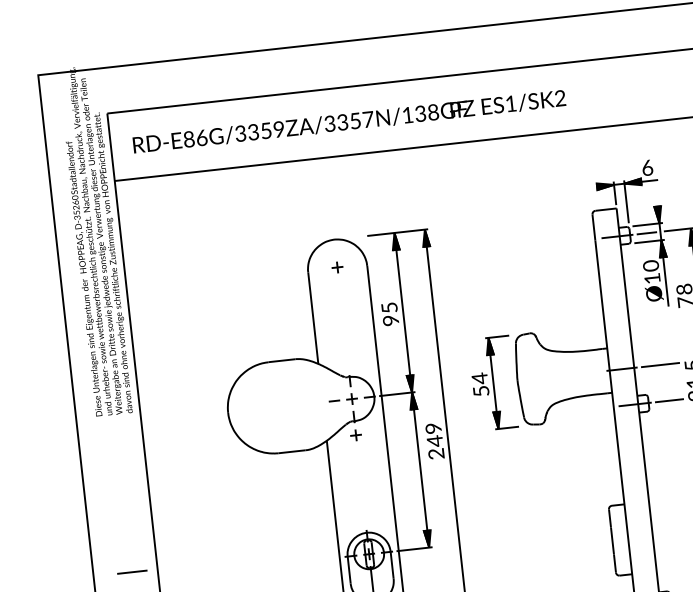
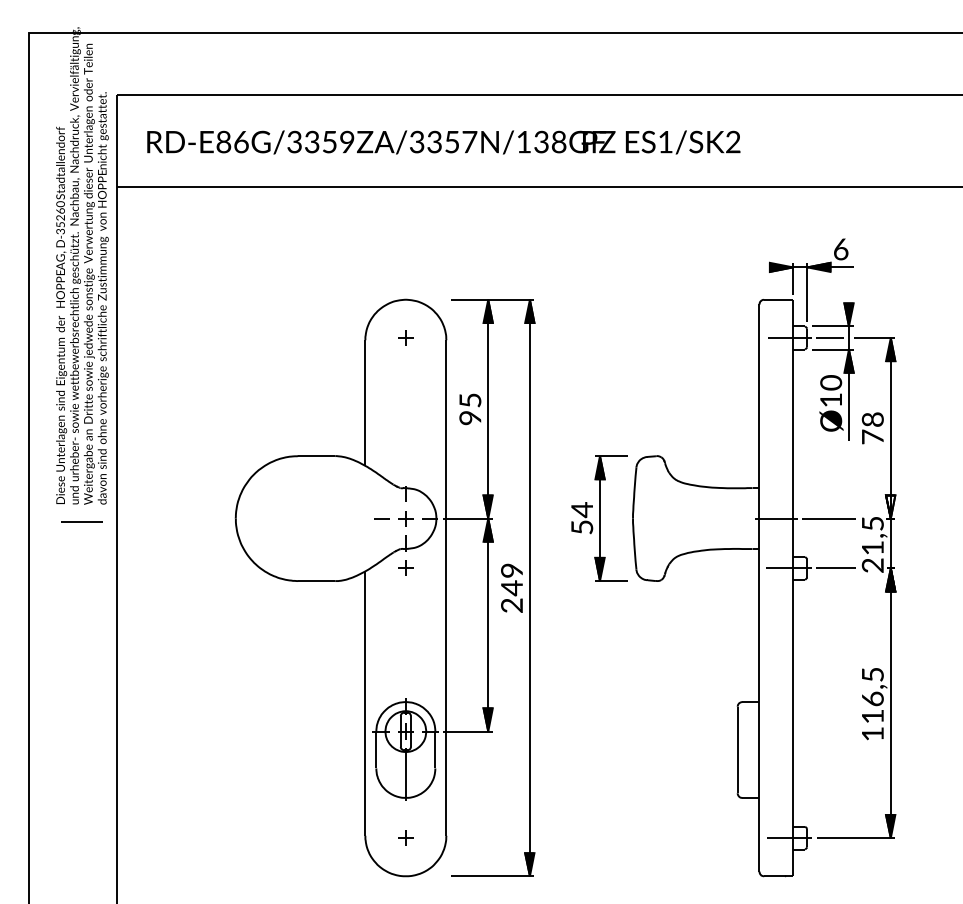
line: (131, 571) -> (81, 521), moved

